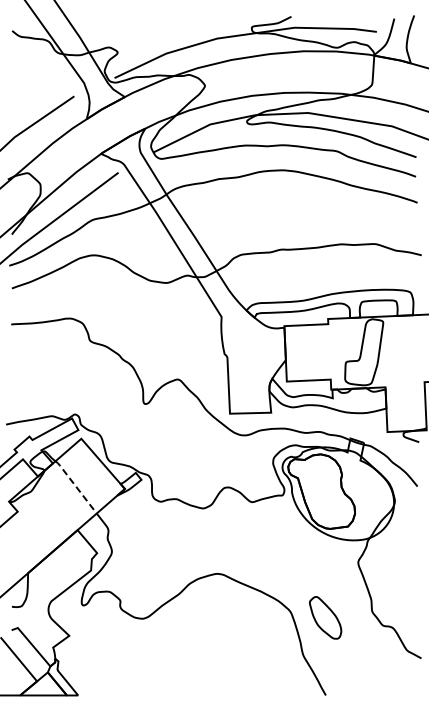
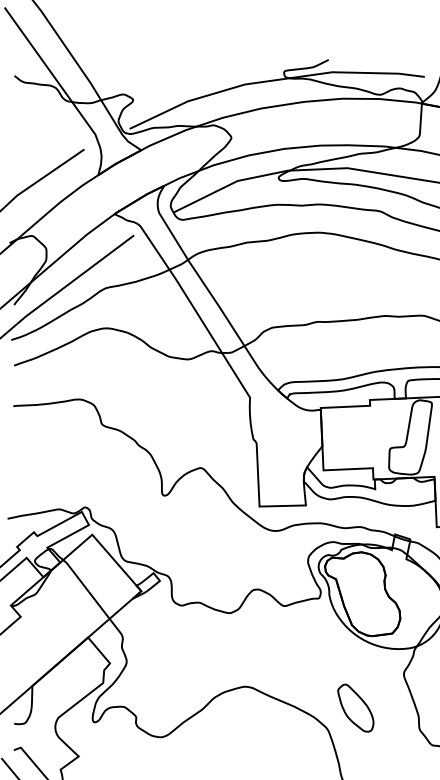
line: (75, 485) -> (85, 587), dashed -> solid
part: (325, 617) -> (355, 707), moved

